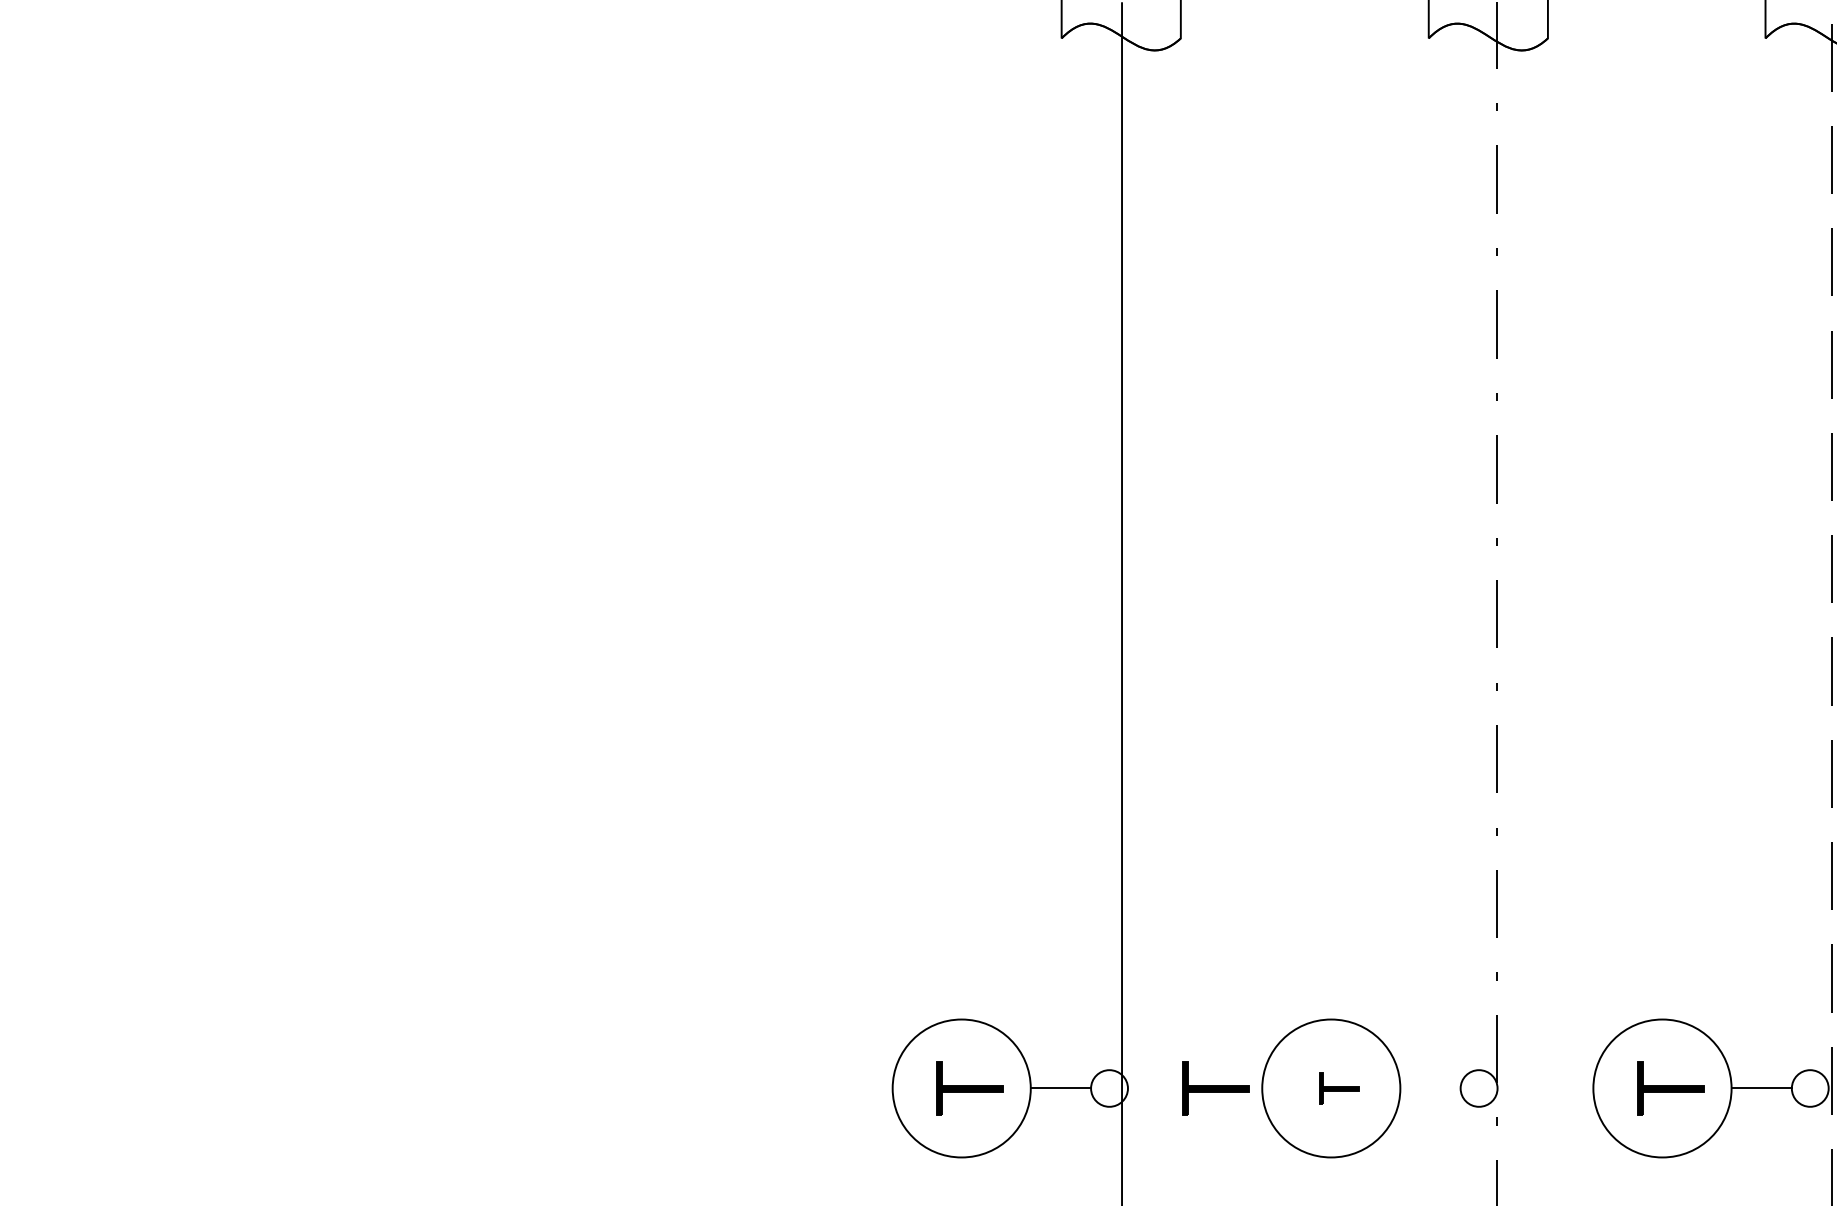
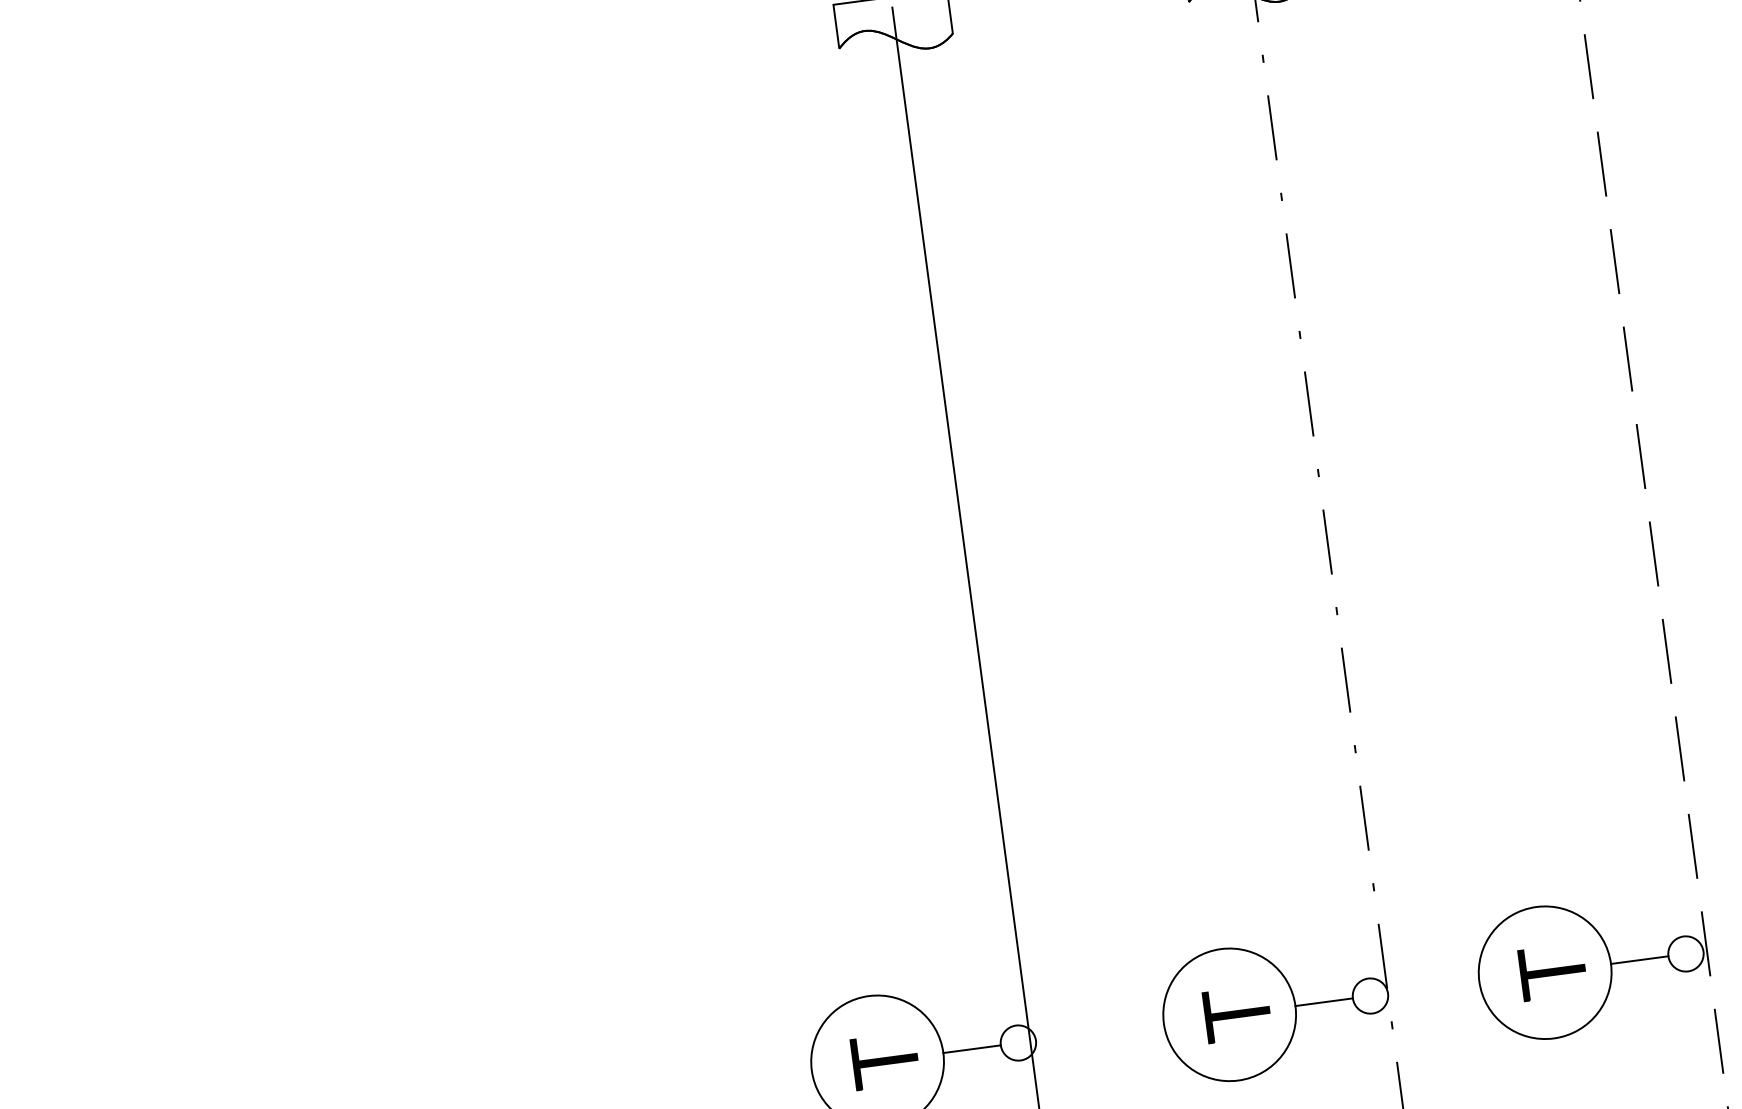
part: (1215, 1088) -> (1119, 1029), removed
part: (1339, 1088) -> (1237, 1013), size x1.67
line: (1430, 1088) -> (1324, 1002), added

